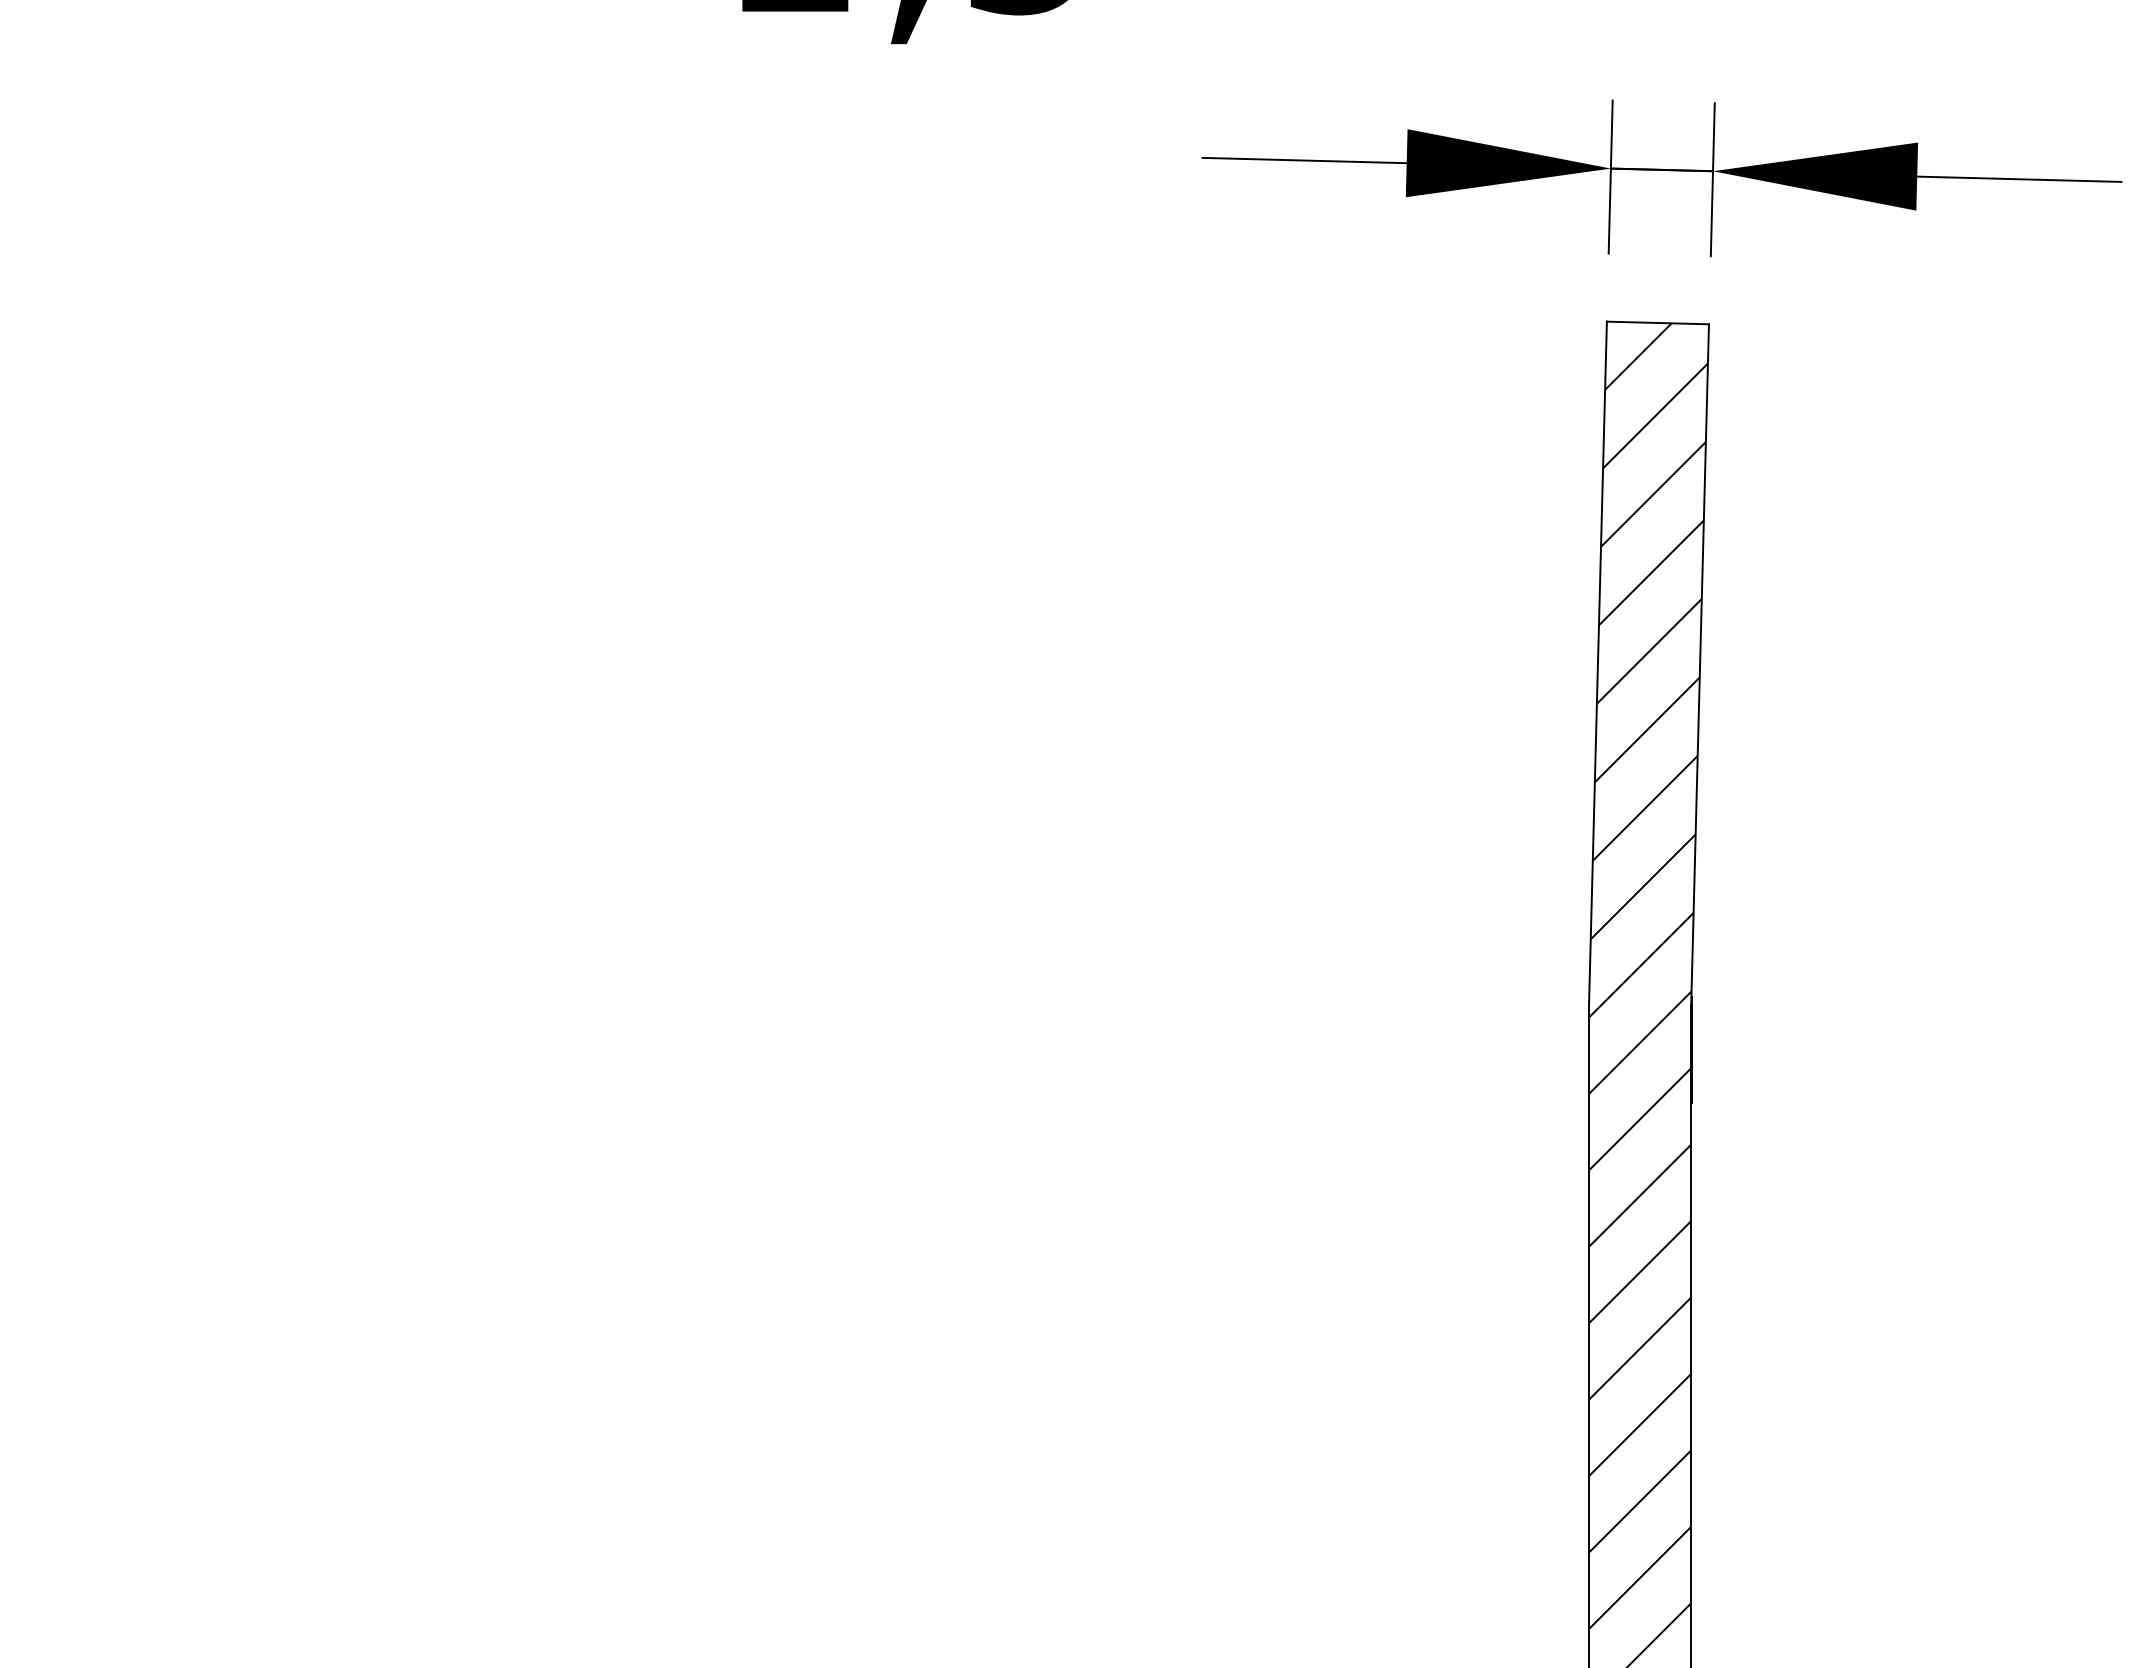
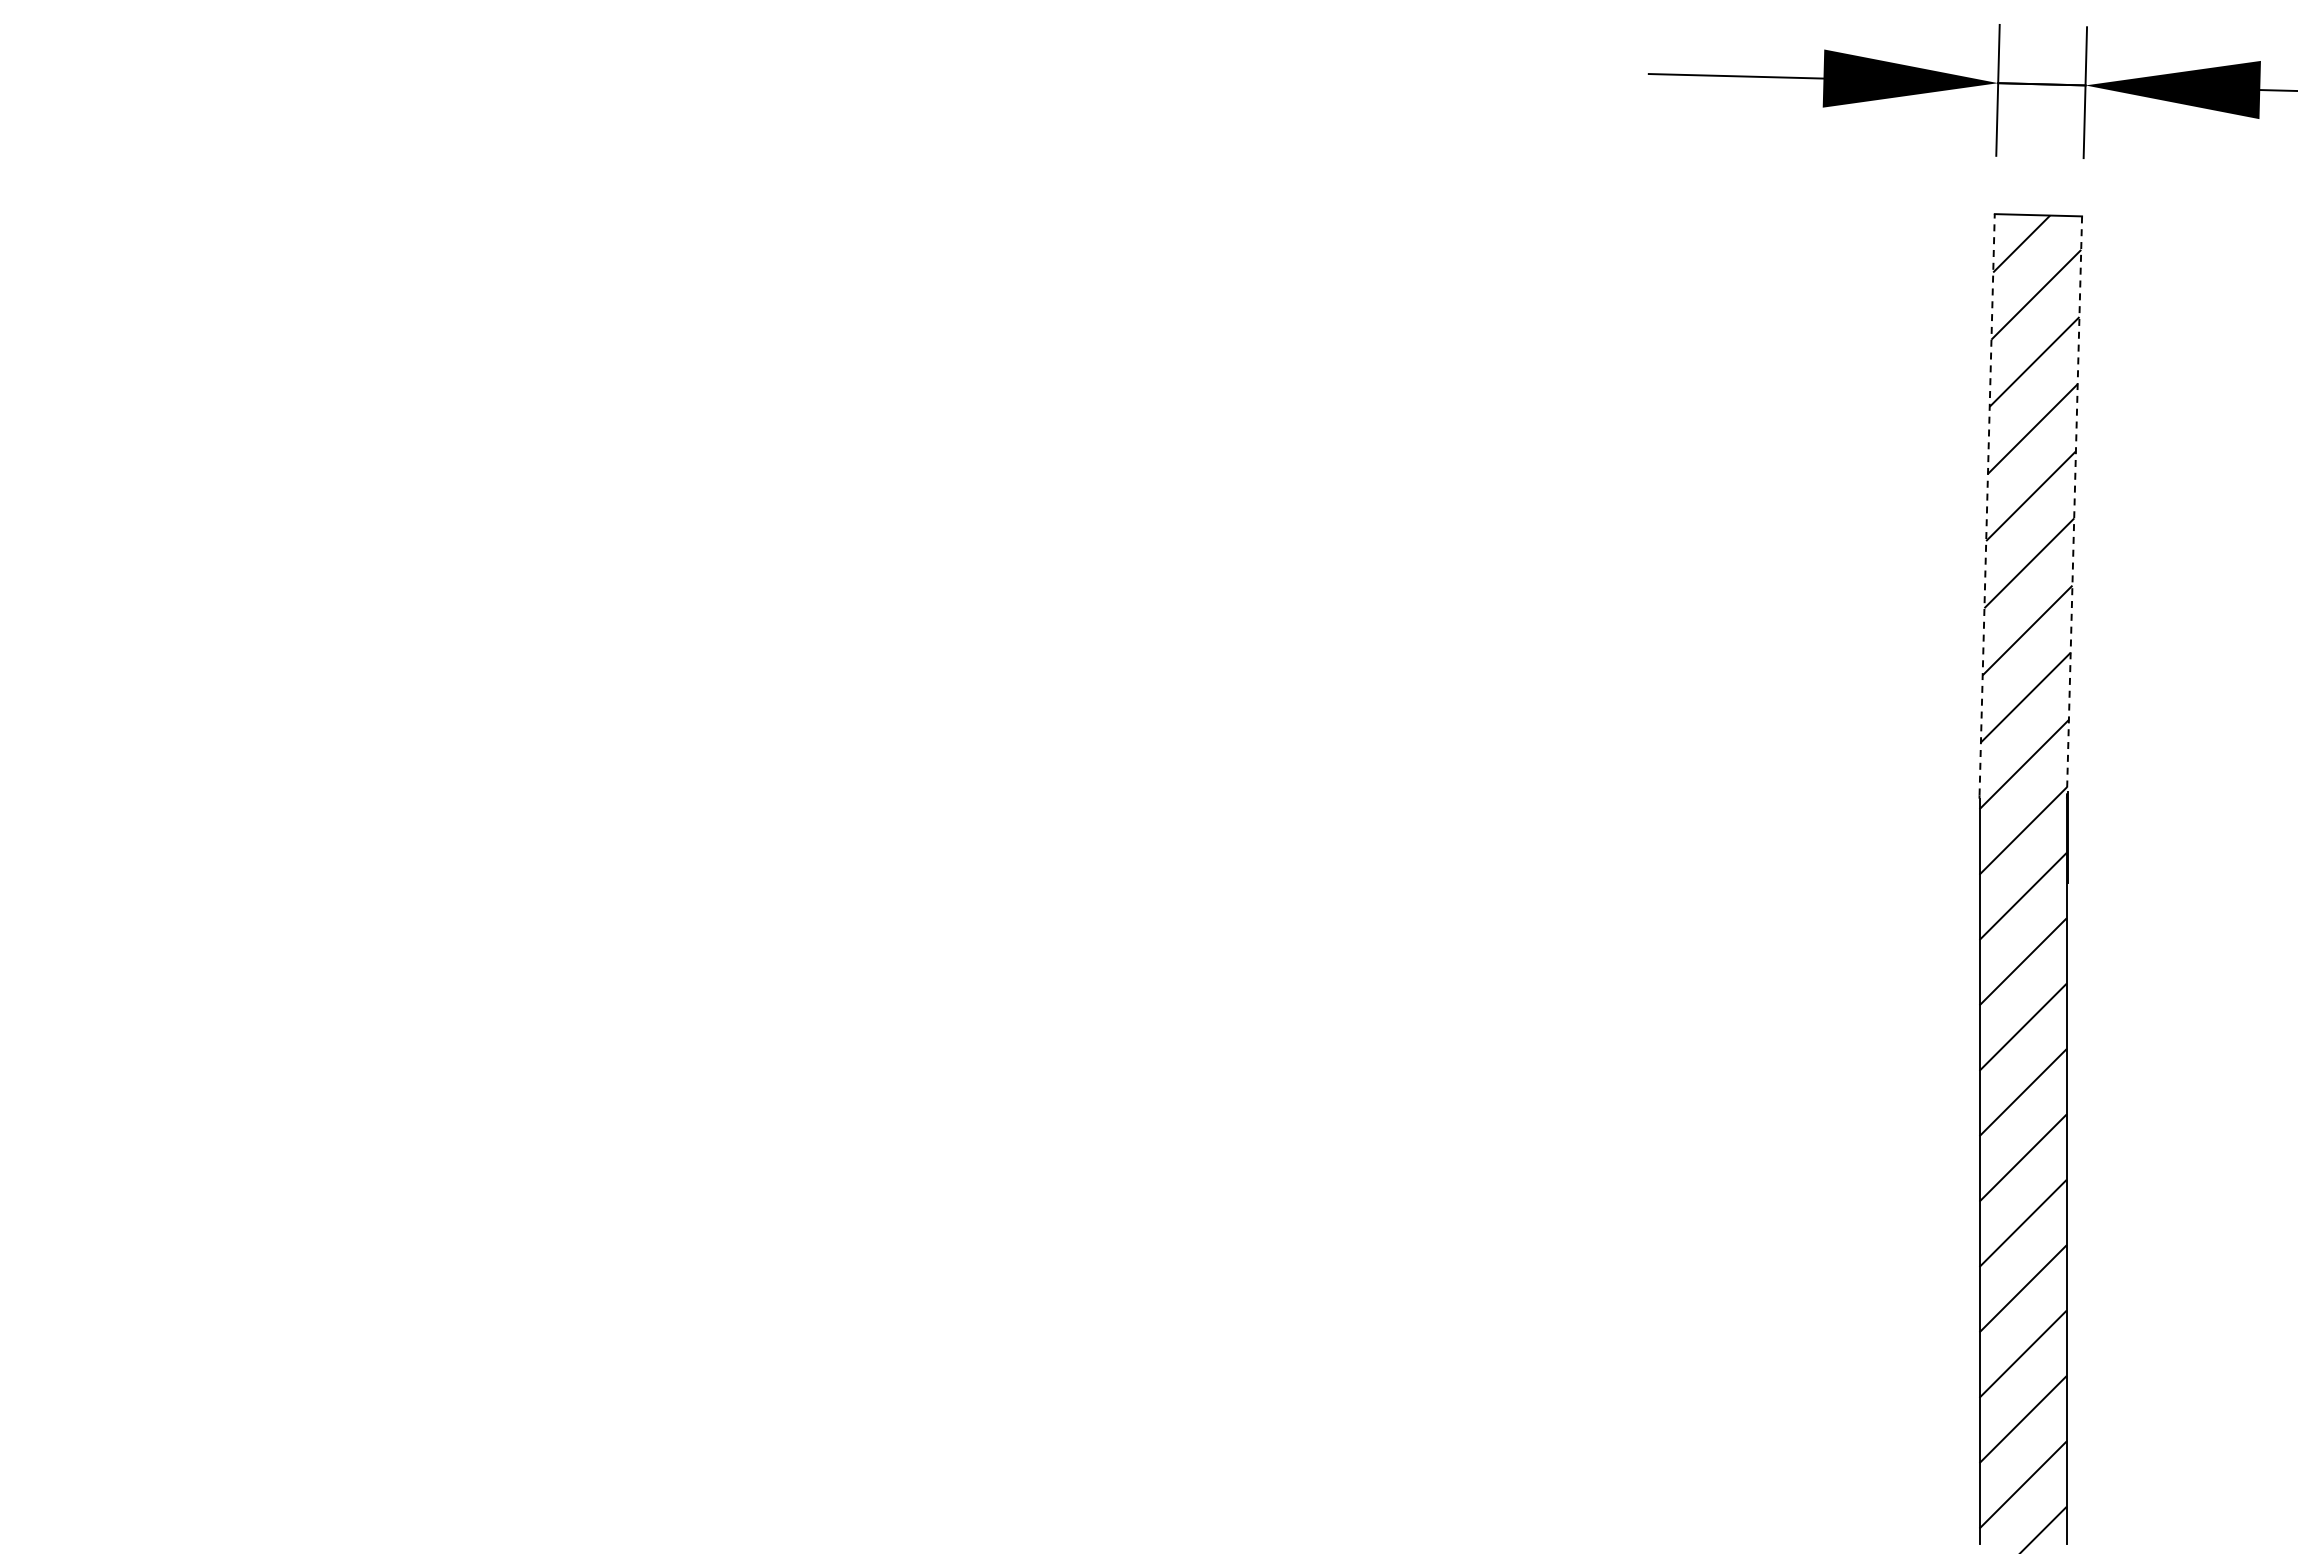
line: (1598, 661) -> (1987, 504), solid -> dashed
line: (1700, 665) -> (2074, 508), solid -> dashed

